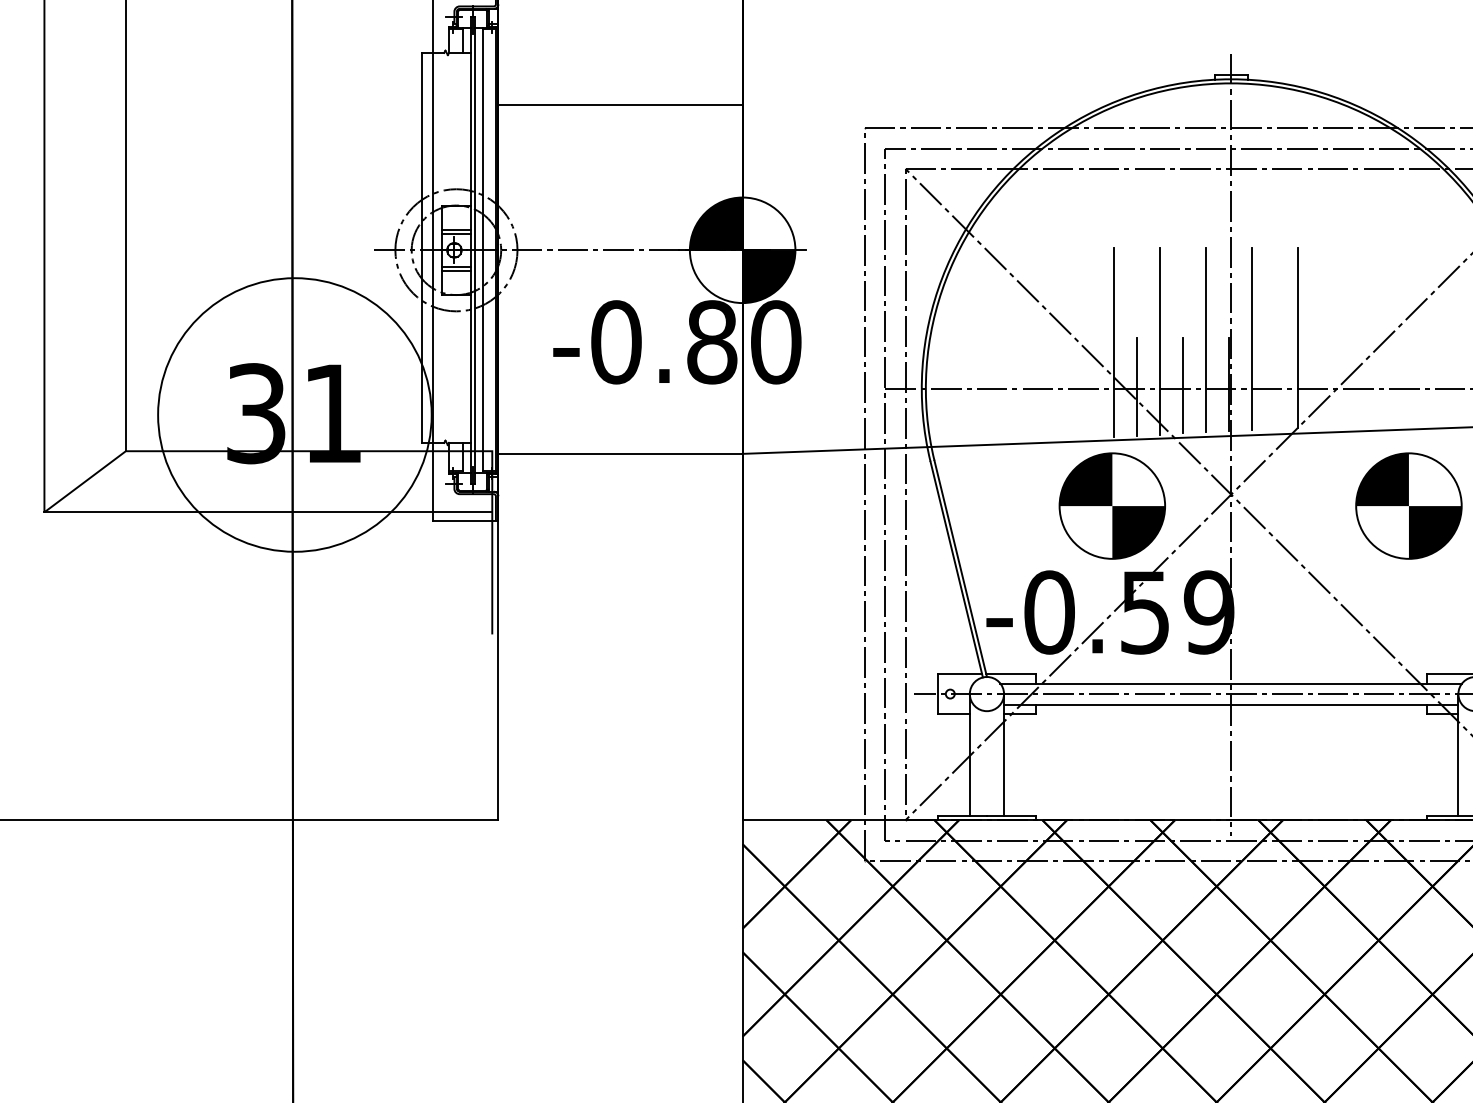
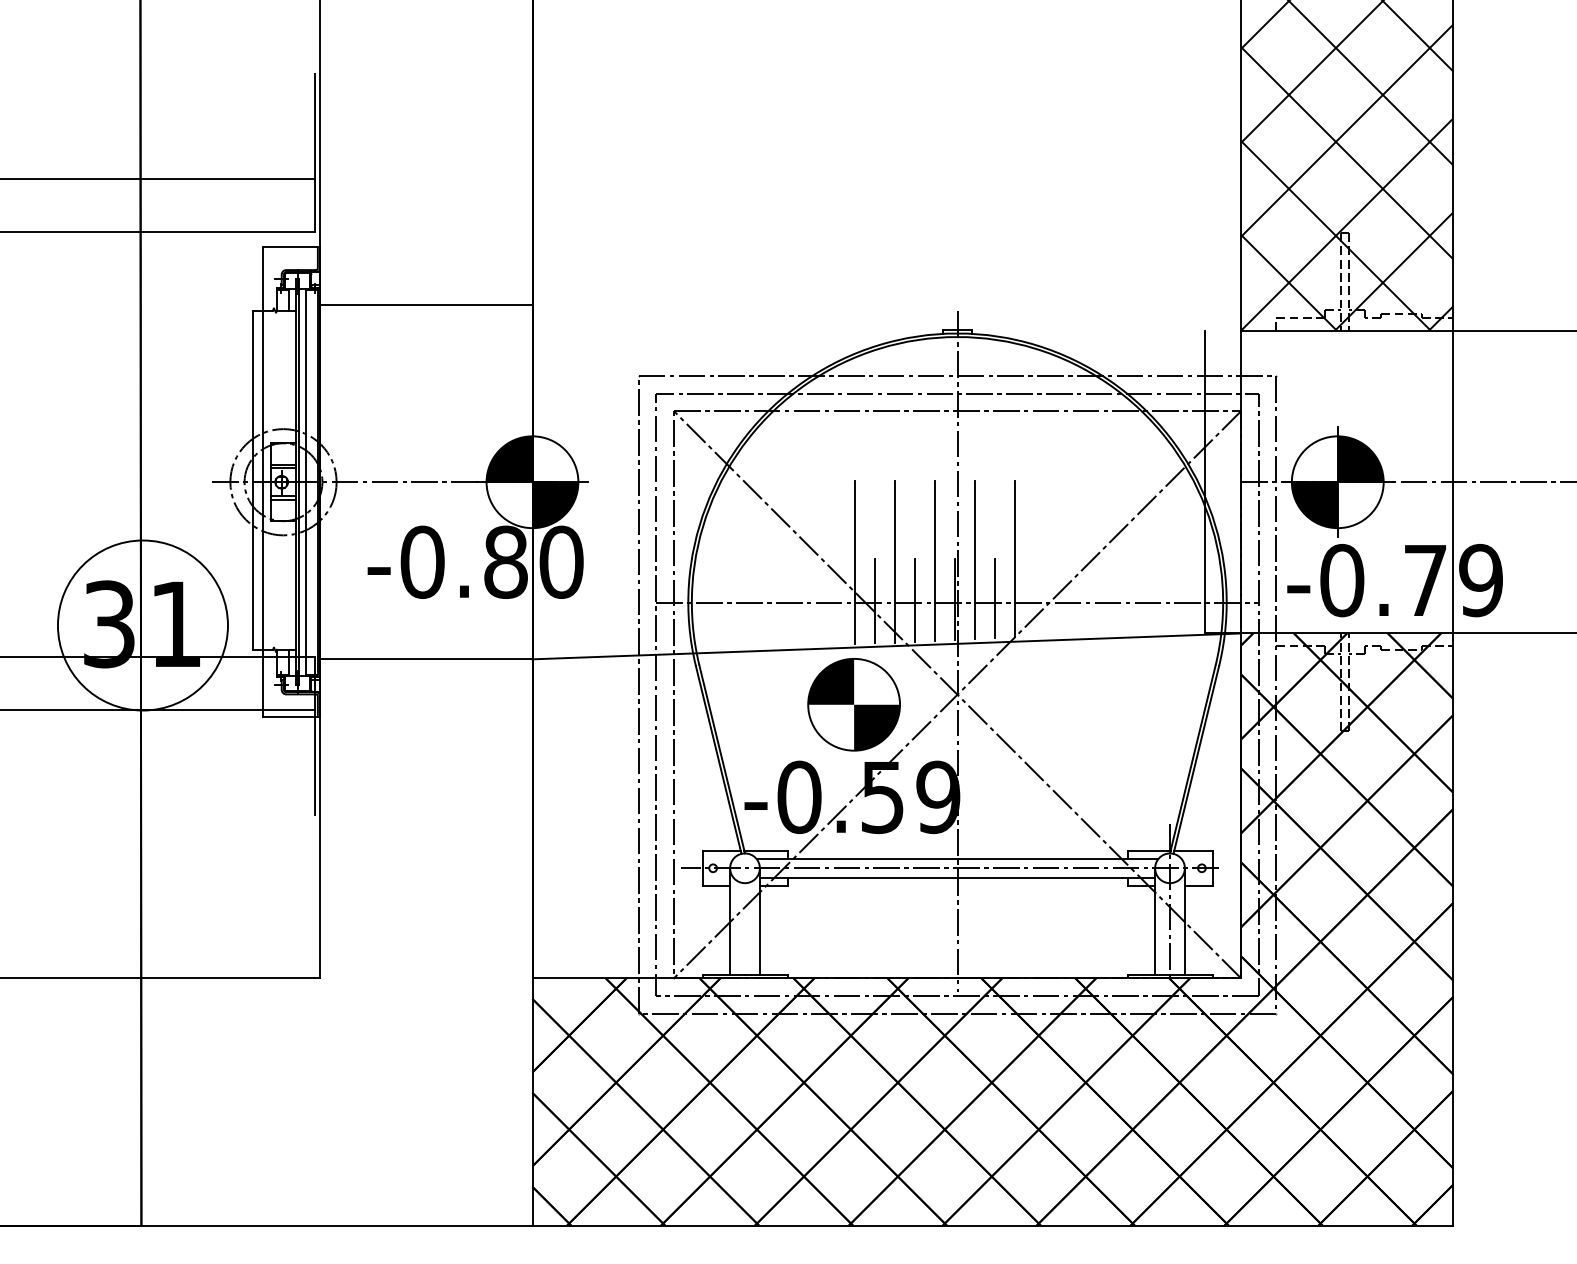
line: (619, 105) -> (425, 305), moved
line: (1274, 382) -> (995, 597), added
circle: (294, 414) -> (142, 625), size x0.71
part: (1408, 505) -> (1111, 704), removed

